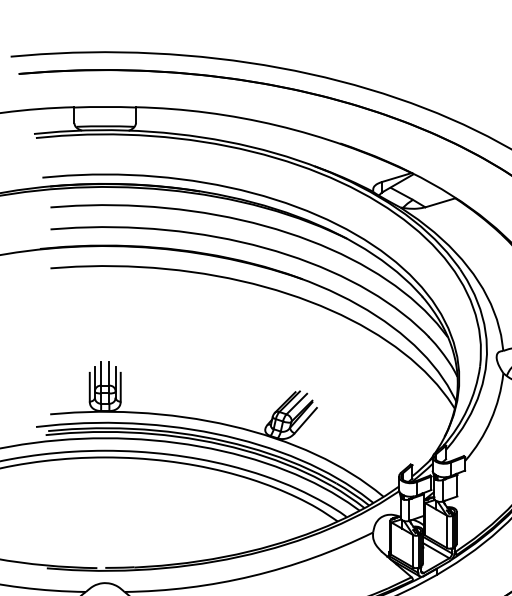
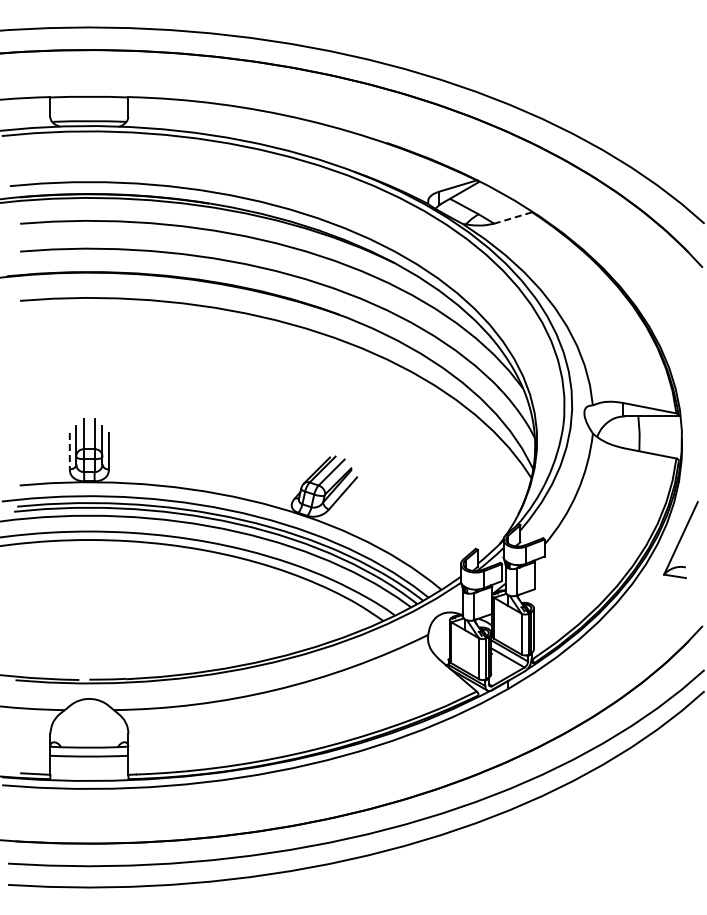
line: (440, 202) -> (513, 217), solid -> dashed
line: (89, 387) -> (69, 451), solid -> dashed

